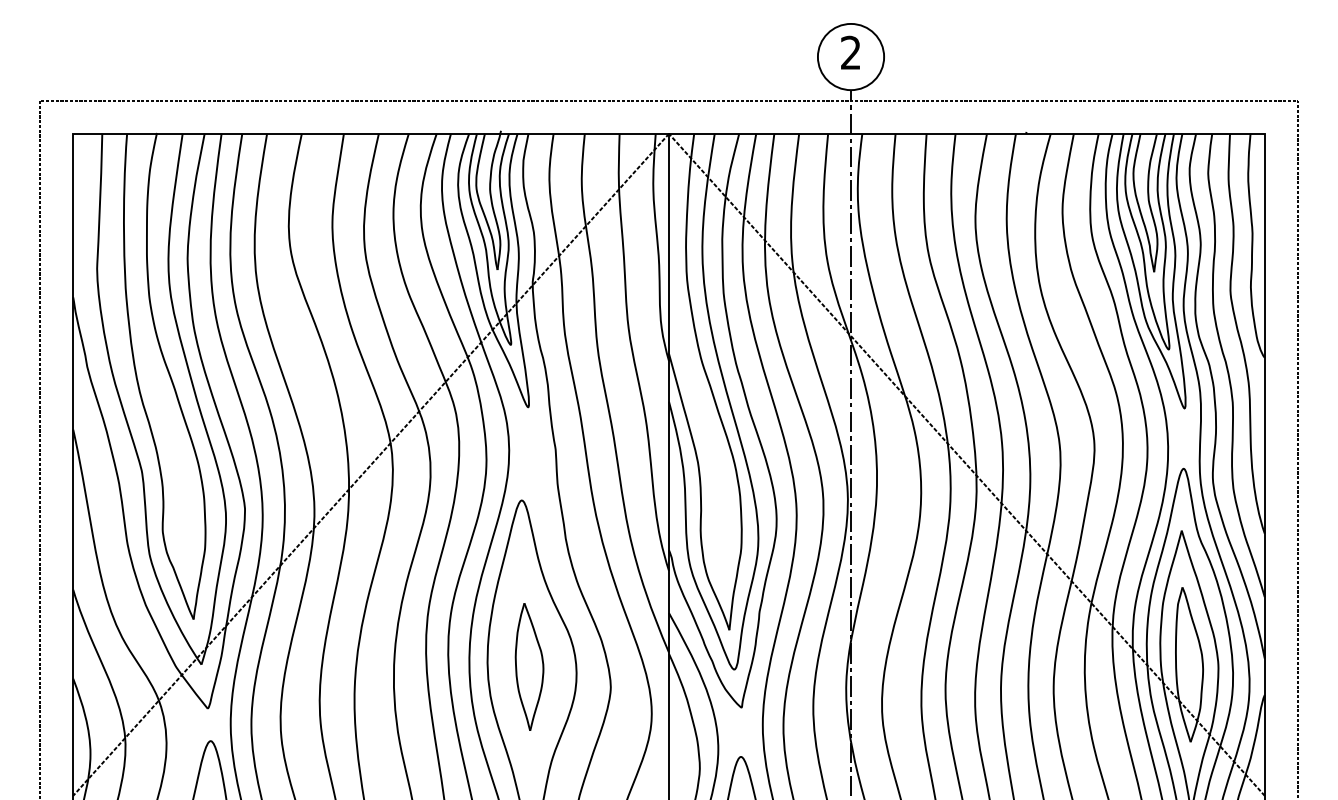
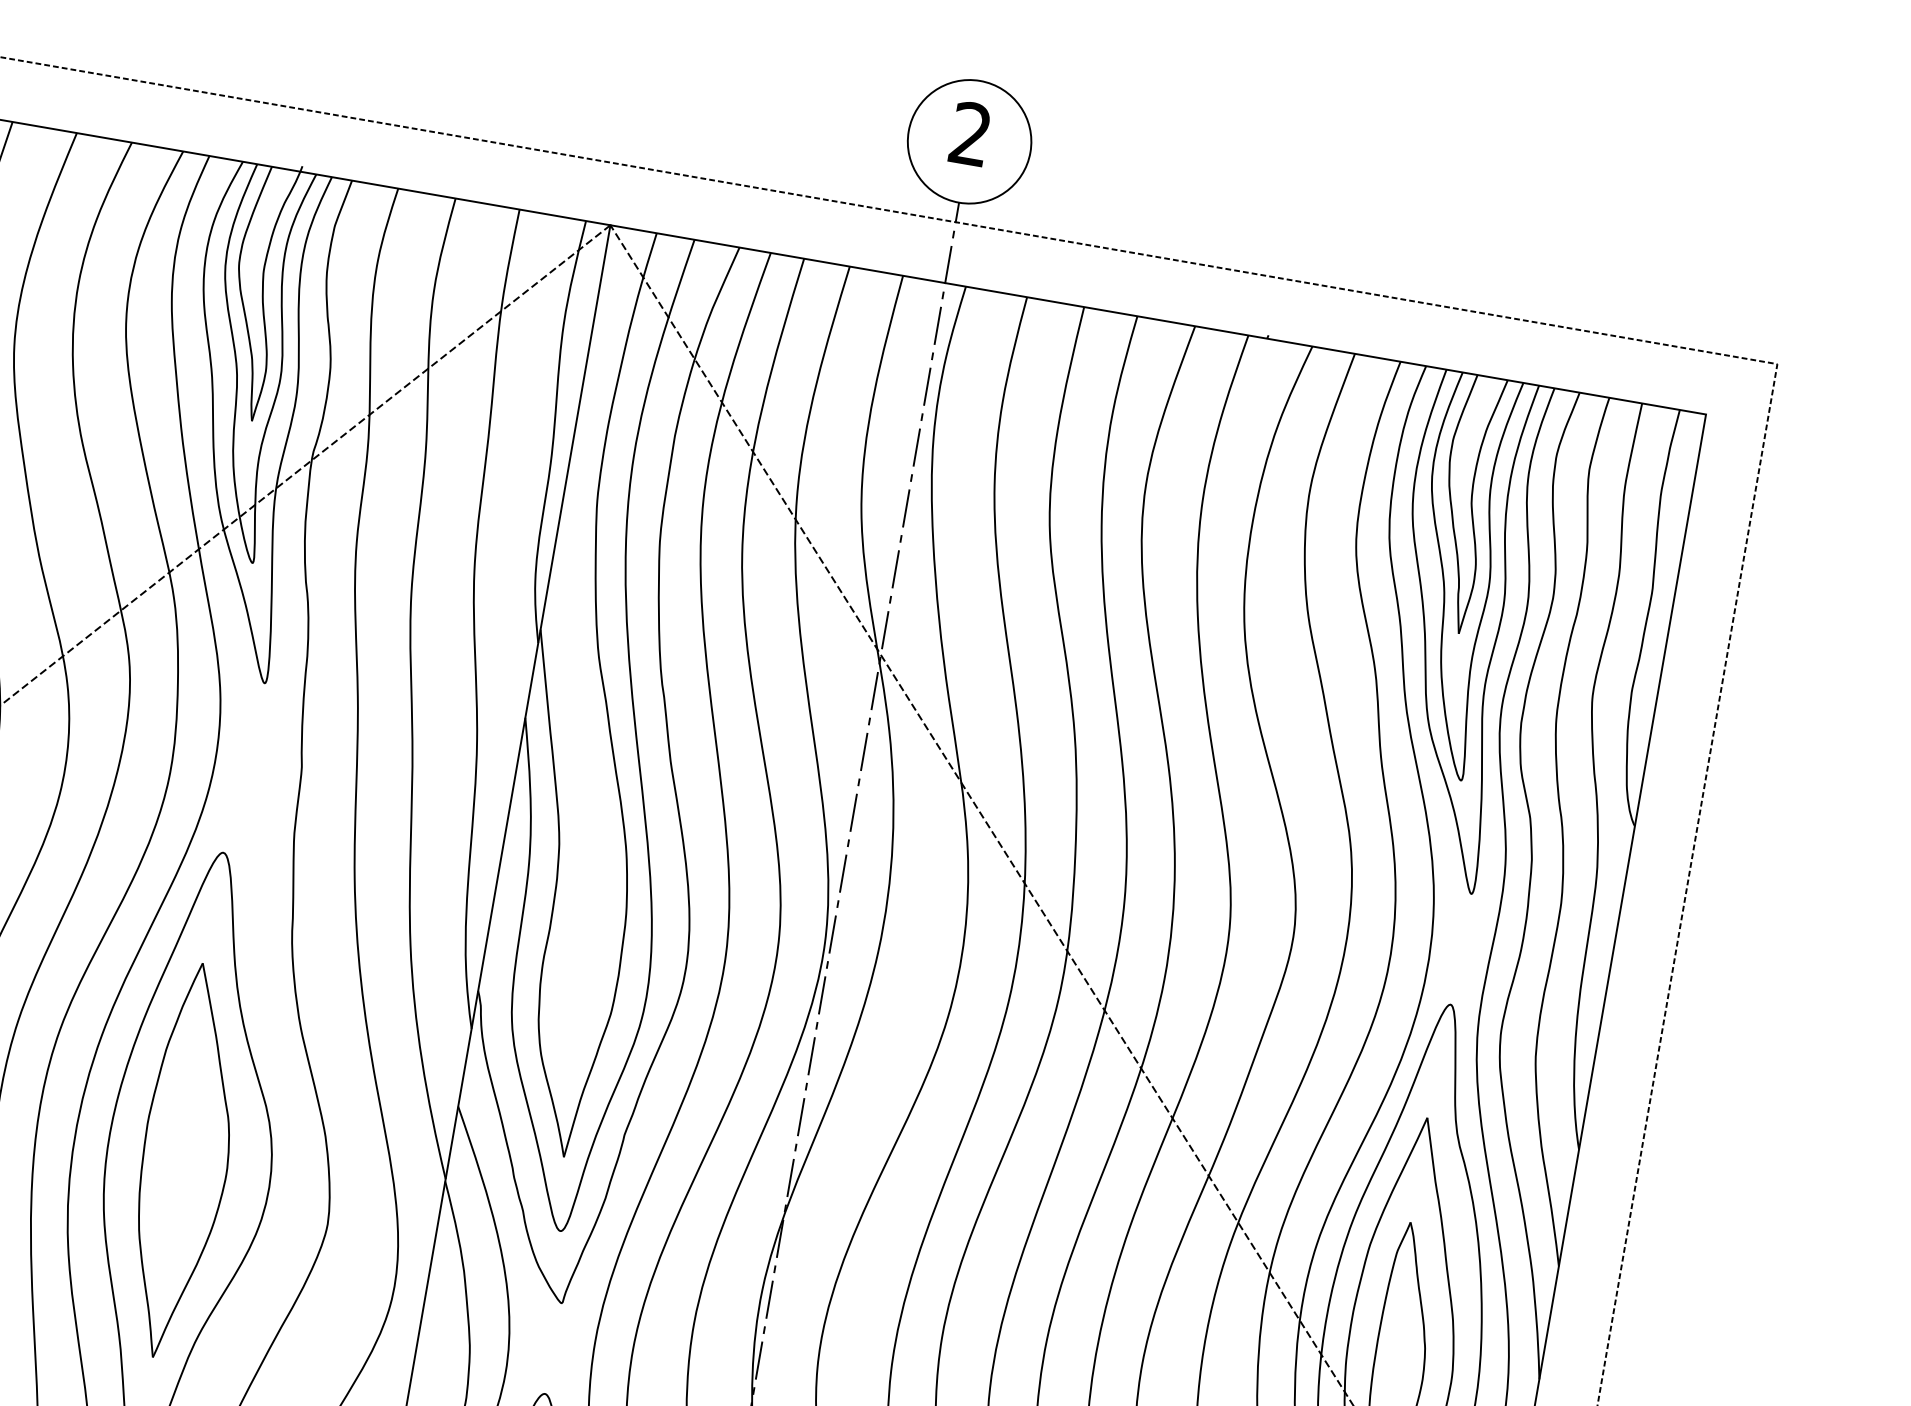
part: (529, 666) -> (184, 1160), size x1.67

